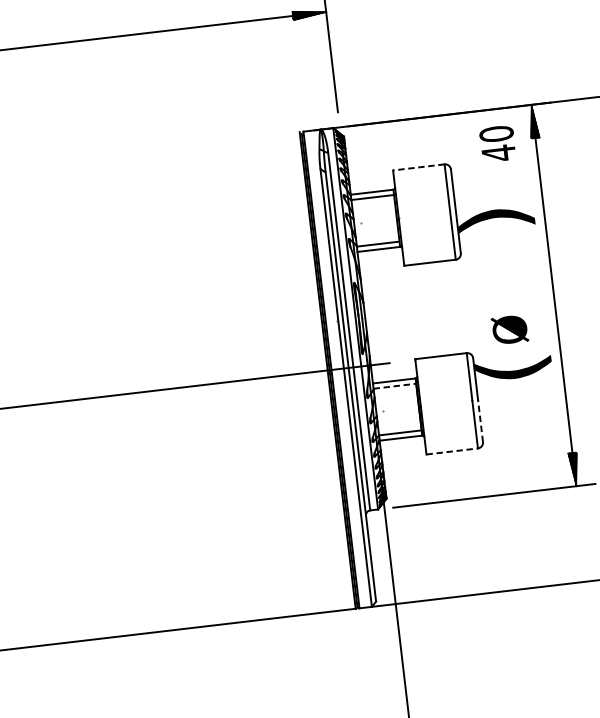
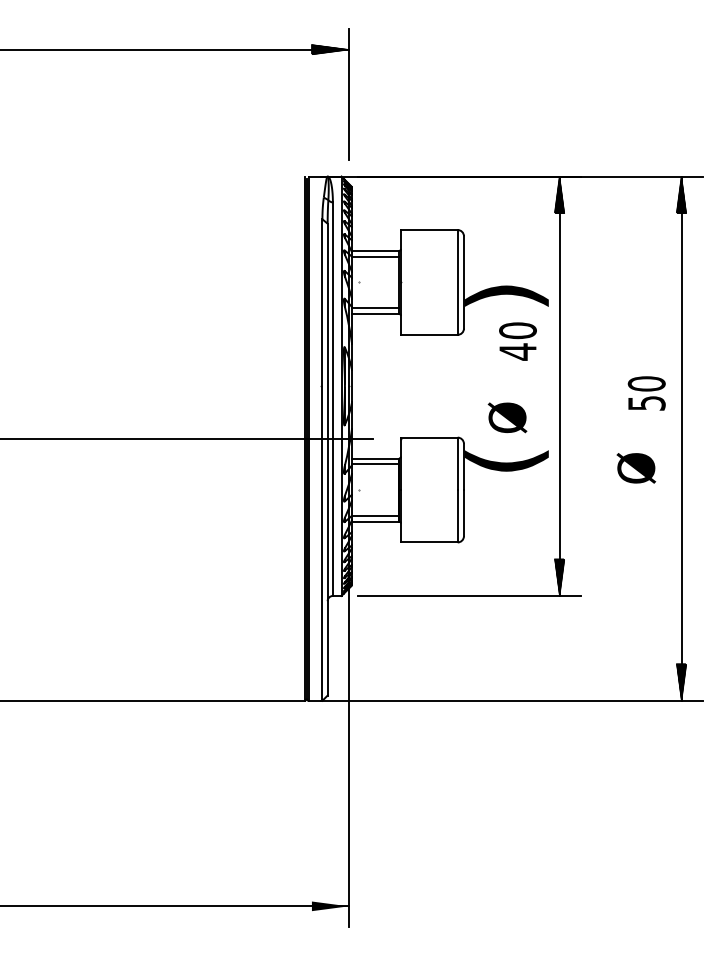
text: (497, 143) -> (517, 341), moved
line: (418, 167) -> (428, 230), dashed -> solid
line: (395, 386) -> (376, 464), dashed -> solid
line: (480, 420) -> (463, 512), dashed -> solid
line: (452, 451) -> (429, 542), dashed -> solid

